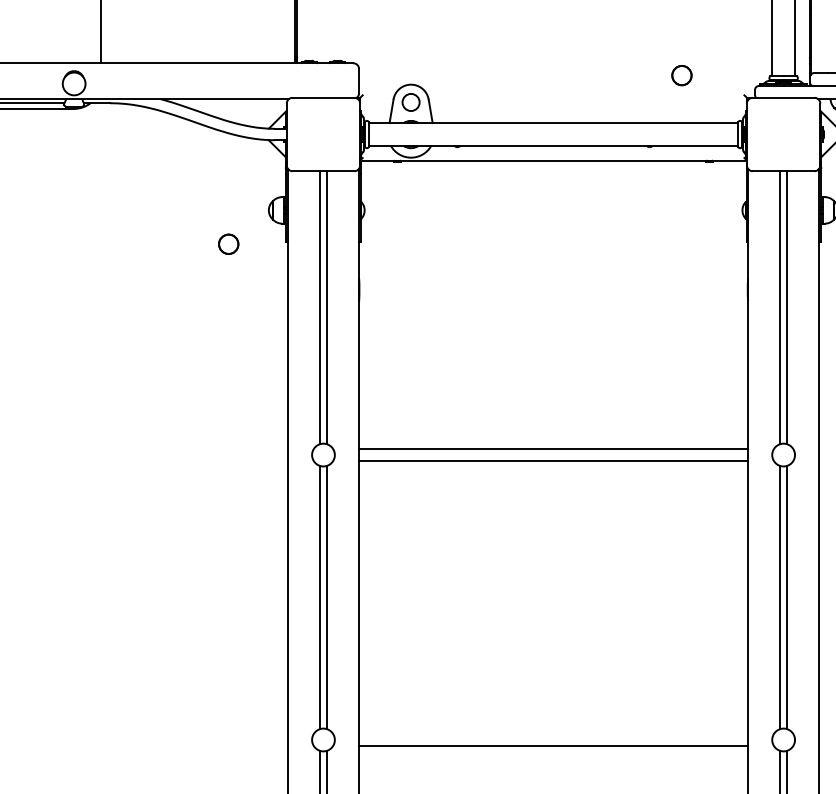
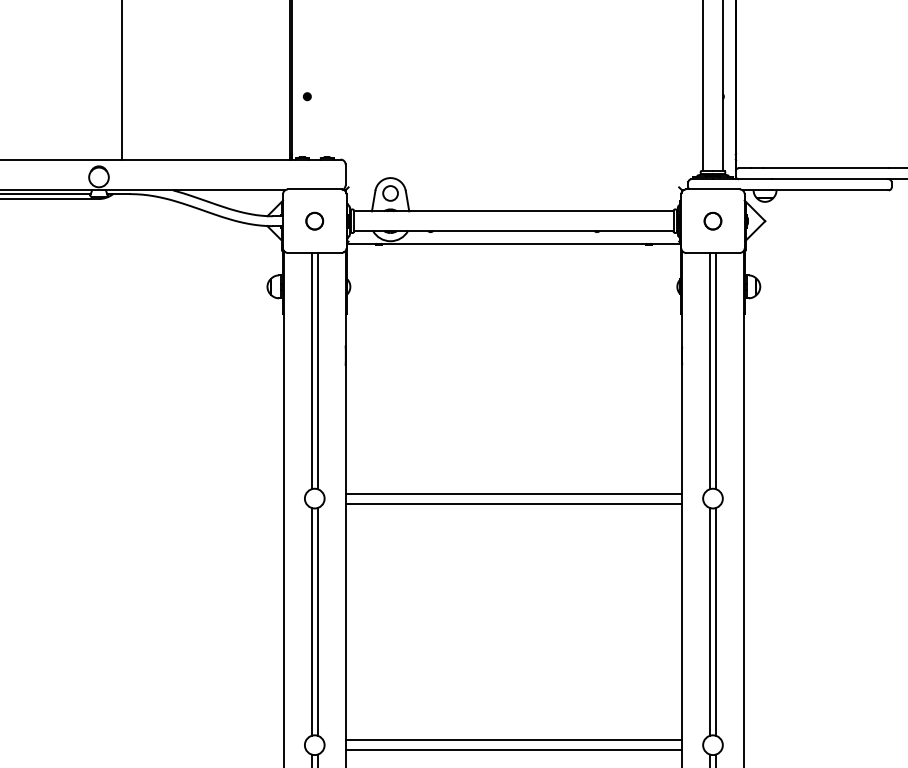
part: (681, 74) -> (712, 220), moved
part: (228, 243) -> (314, 220), moved
line: (553, 734) -> (513, 740), added

